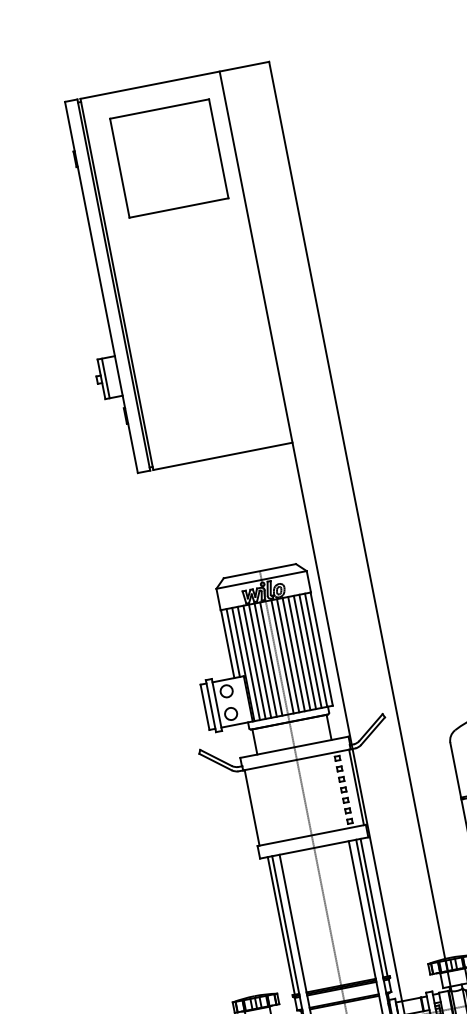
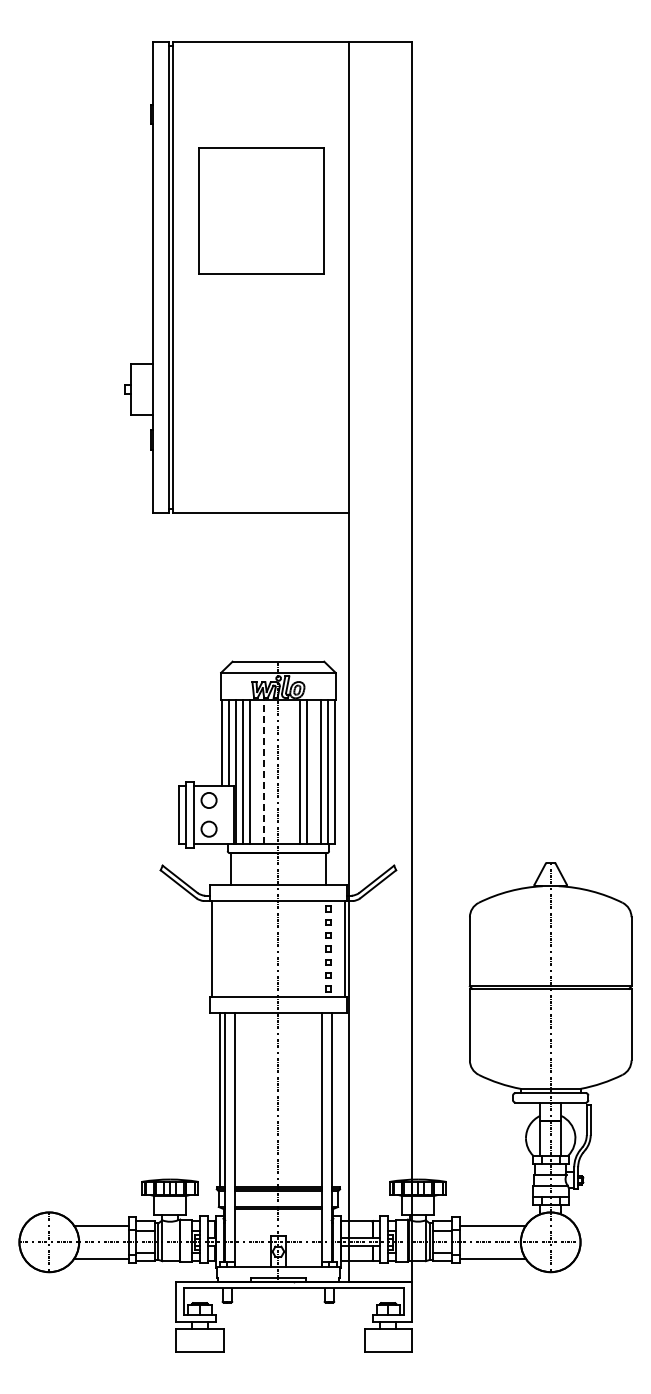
part: (169, 158) -> (261, 210), moved
line: (105, 378) -> (136, 389), removed
line: (304, 652) -> (313, 771), removed
line: (287, 655) -> (292, 771), removed
line: (282, 656) -> (285, 771), removed
line: (271, 658) -> (271, 771), removed
line: (265, 659) -> (264, 771), solid -> dashed
line: (260, 660) -> (257, 771), removed
line: (374, 907) -> (337, 1099), removed

